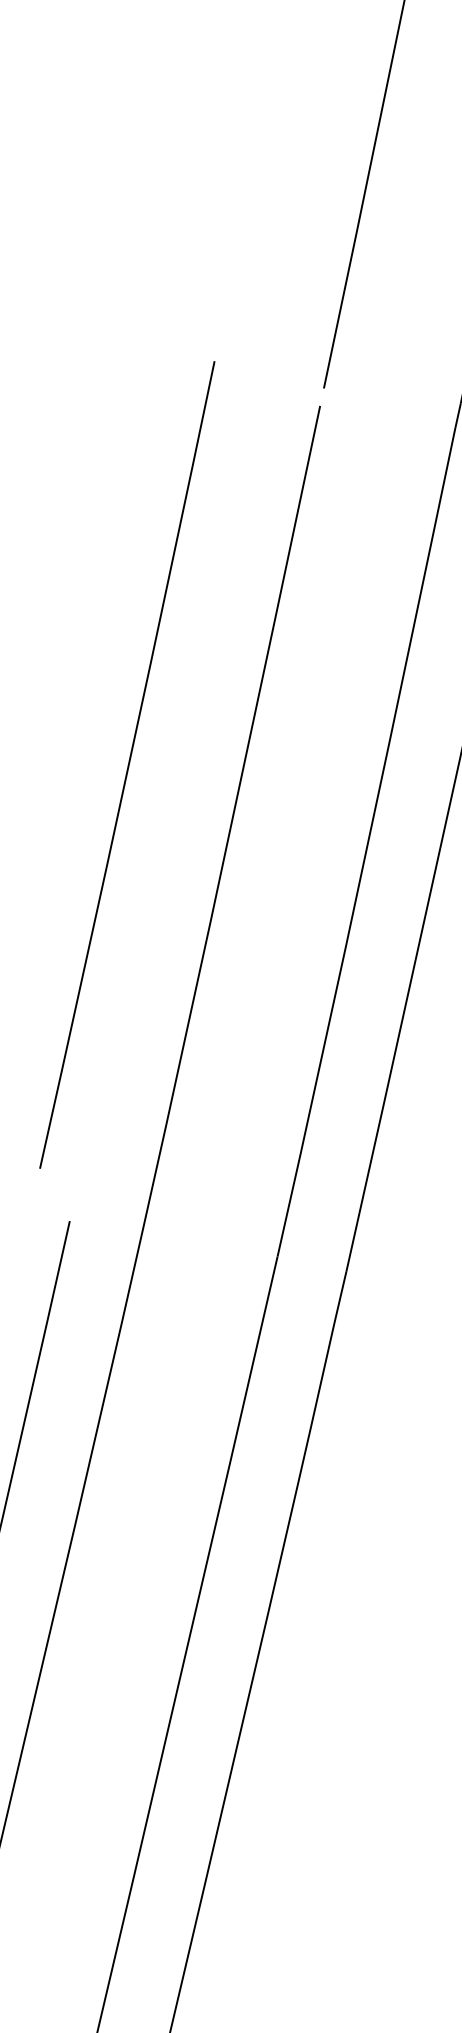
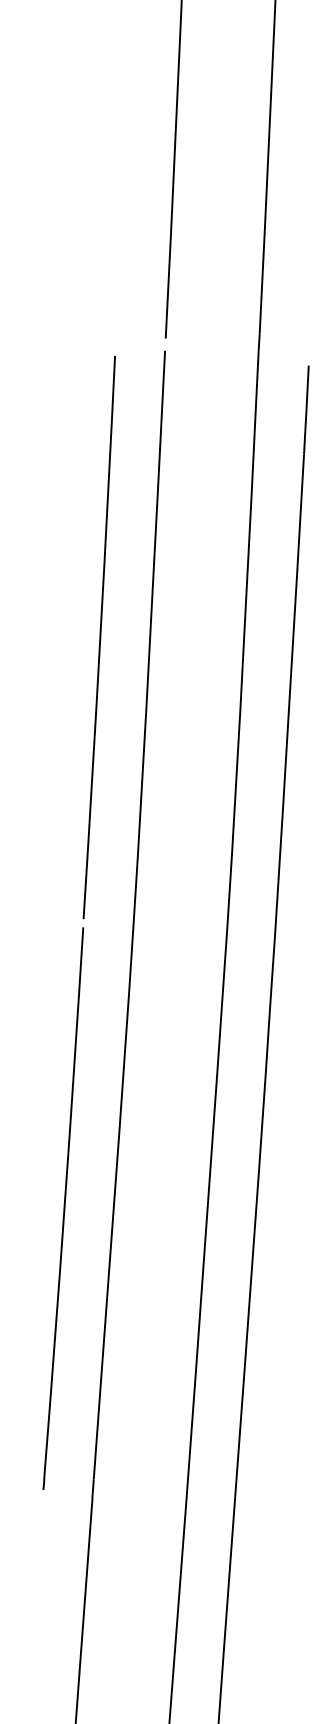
curve: (127, 764) -> (99, 637), moved

